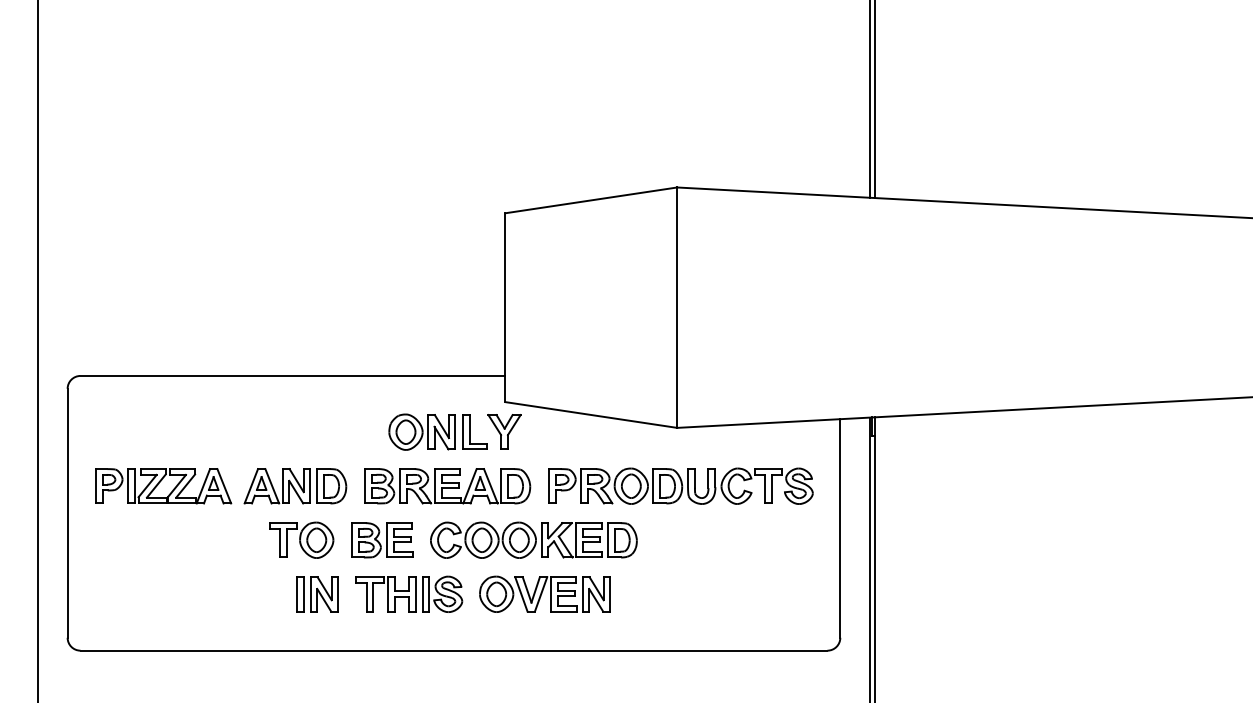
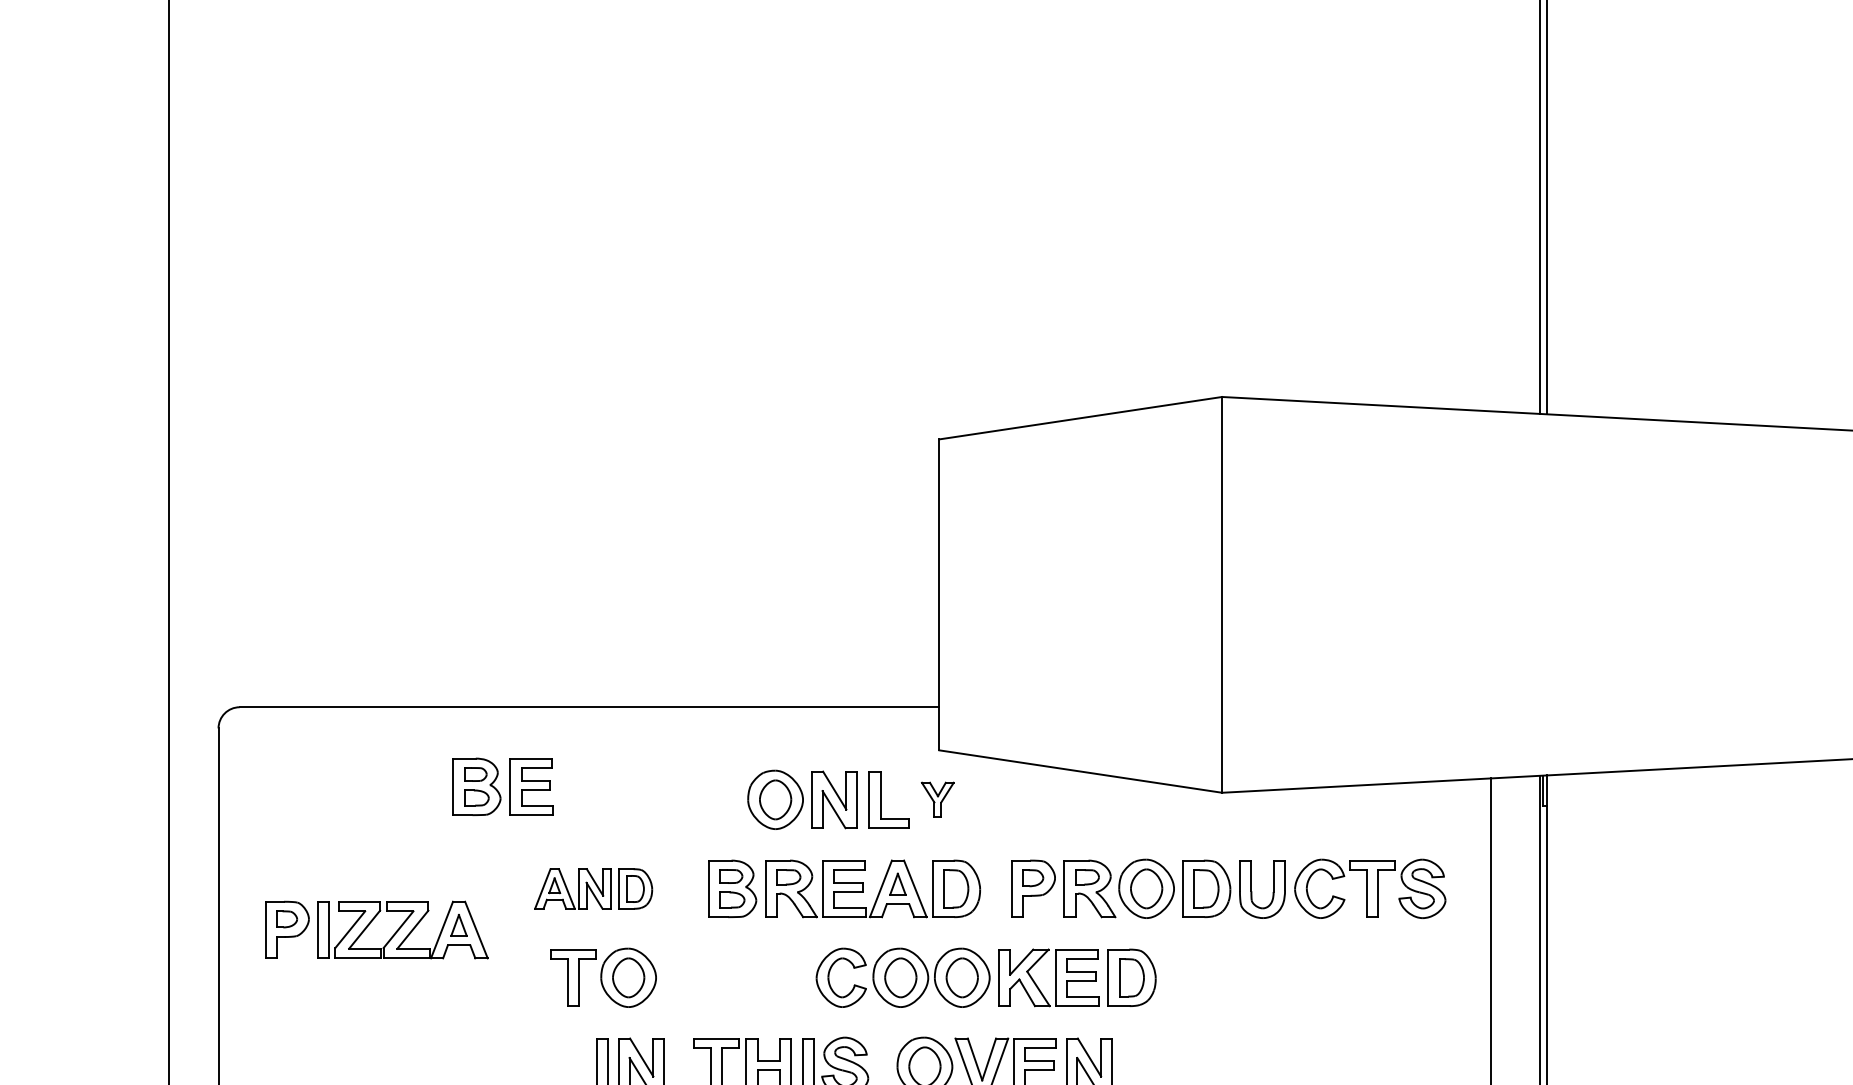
part: (504, 431) -> (937, 798), size x0.6
part: (163, 486) -> (376, 930), moved
part: (295, 486) -> (593, 889), size x0.7
part: (382, 540) -> (503, 787), moved

